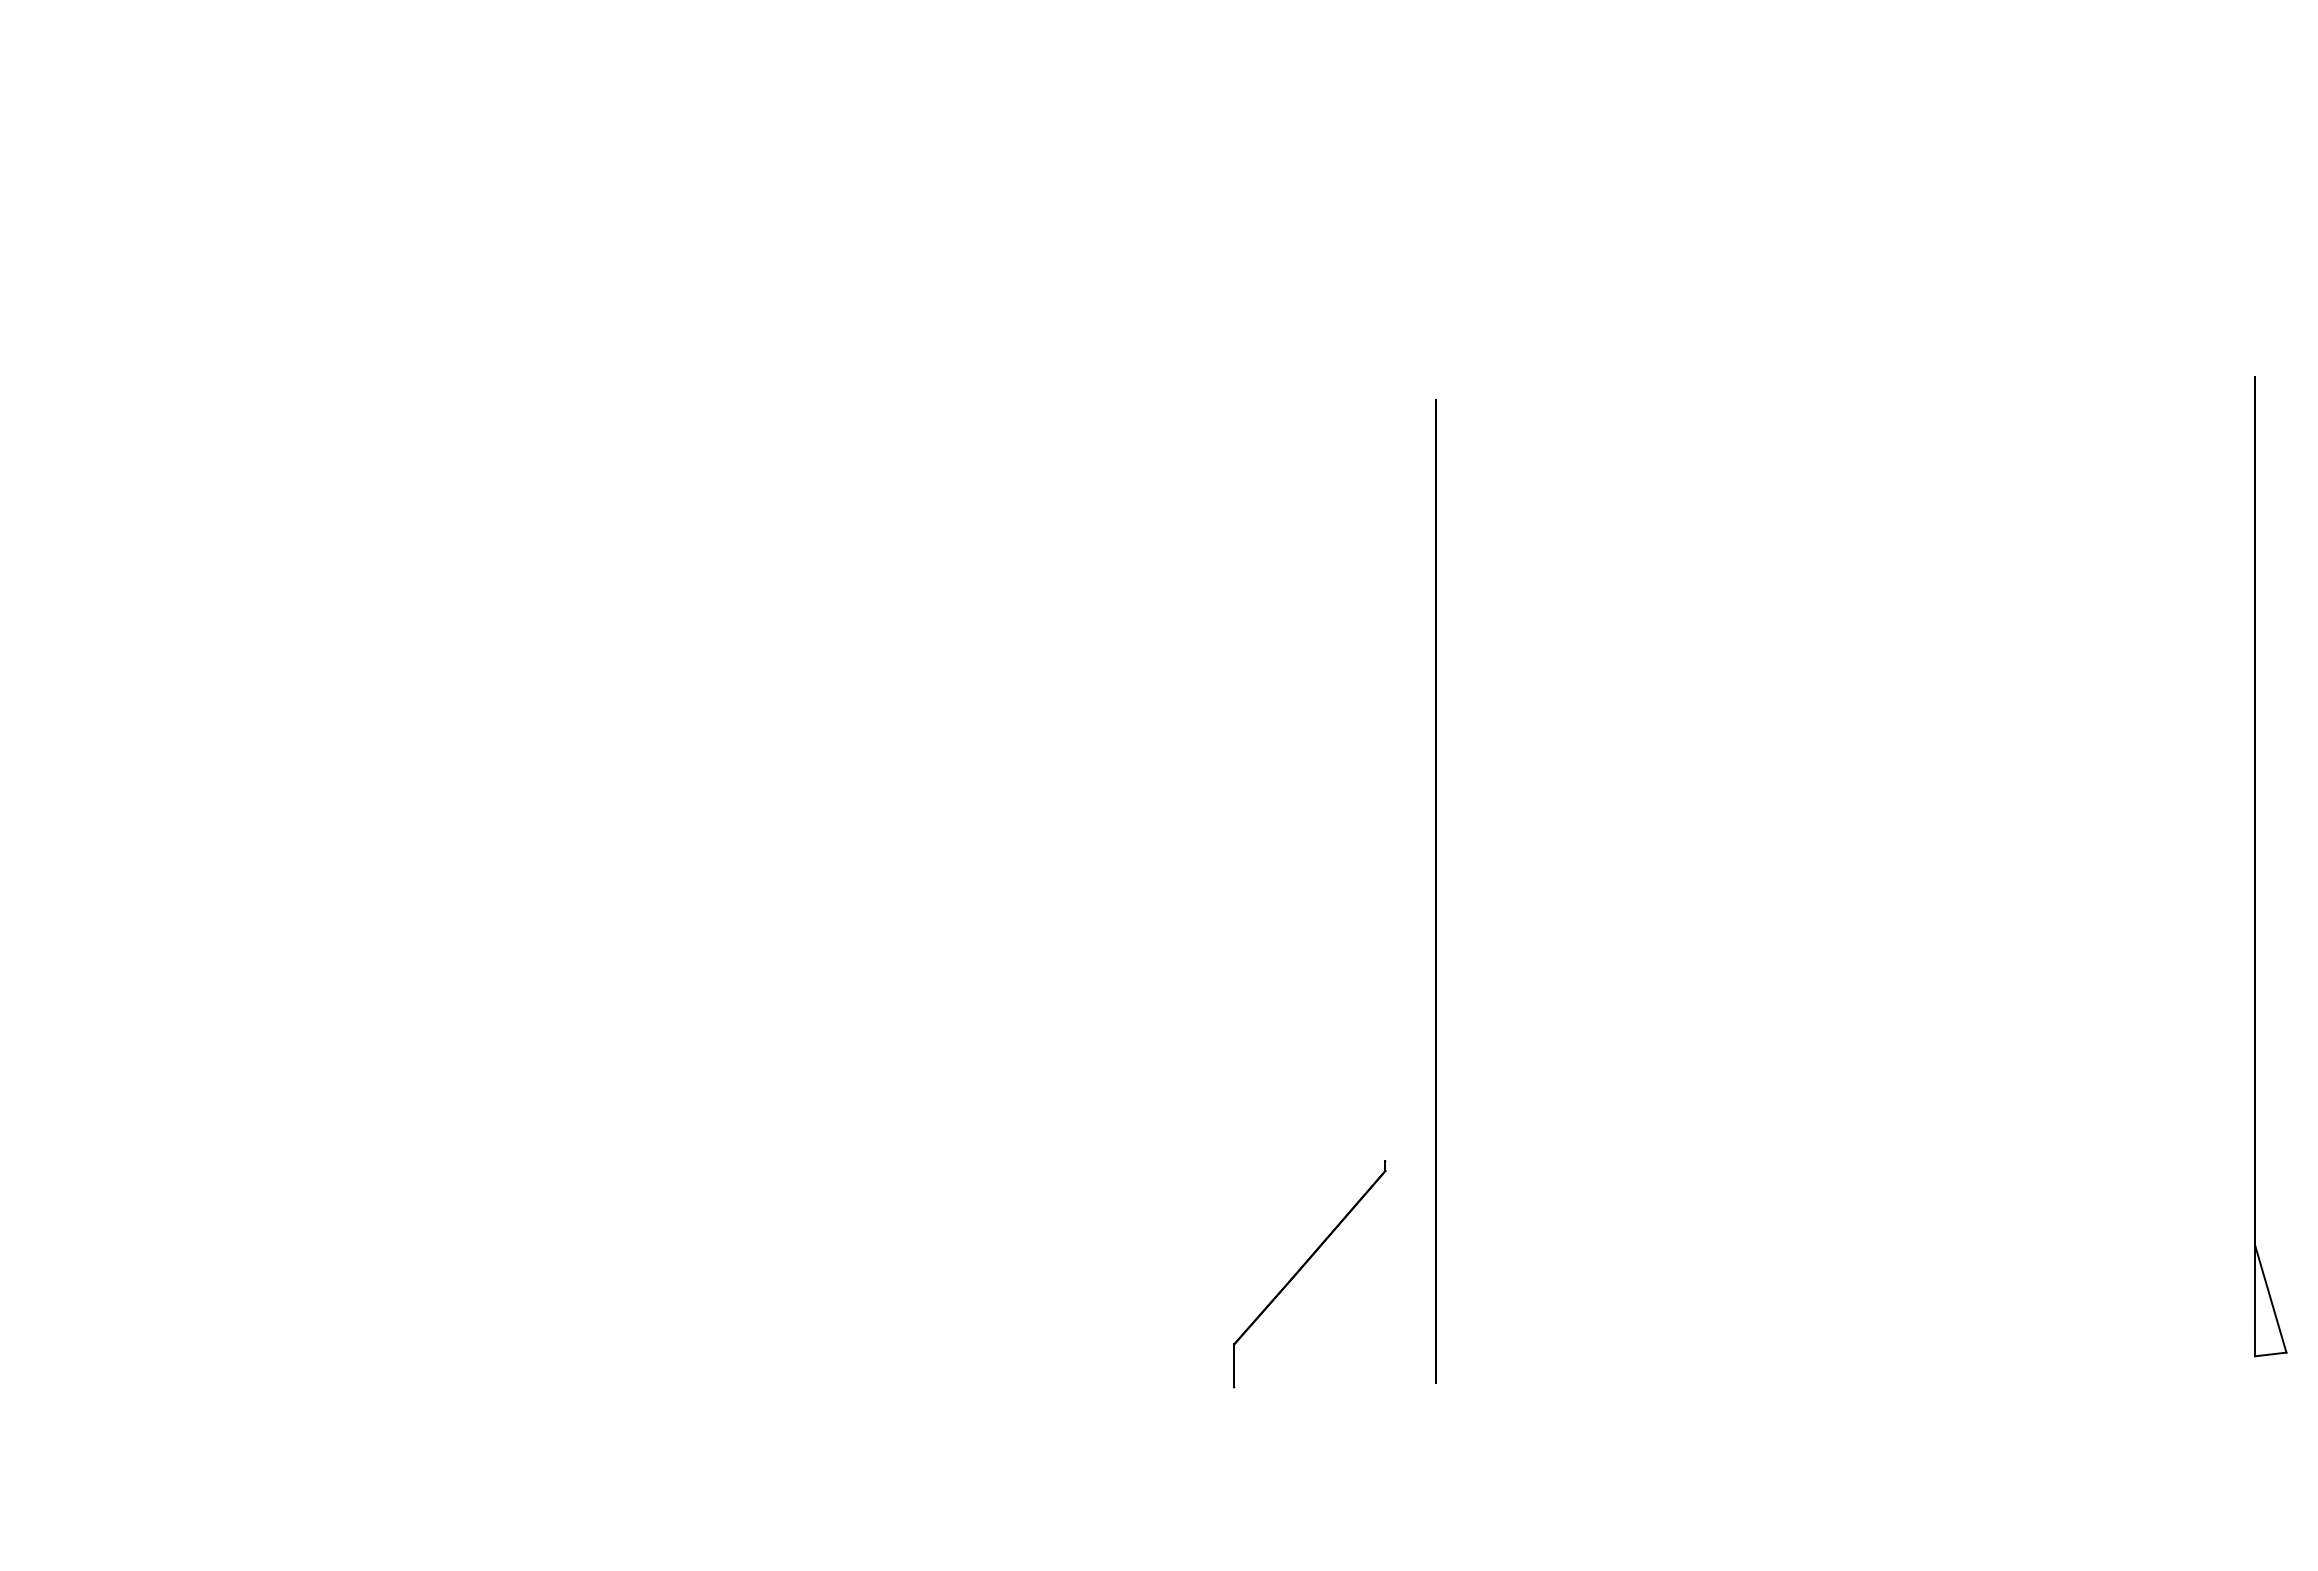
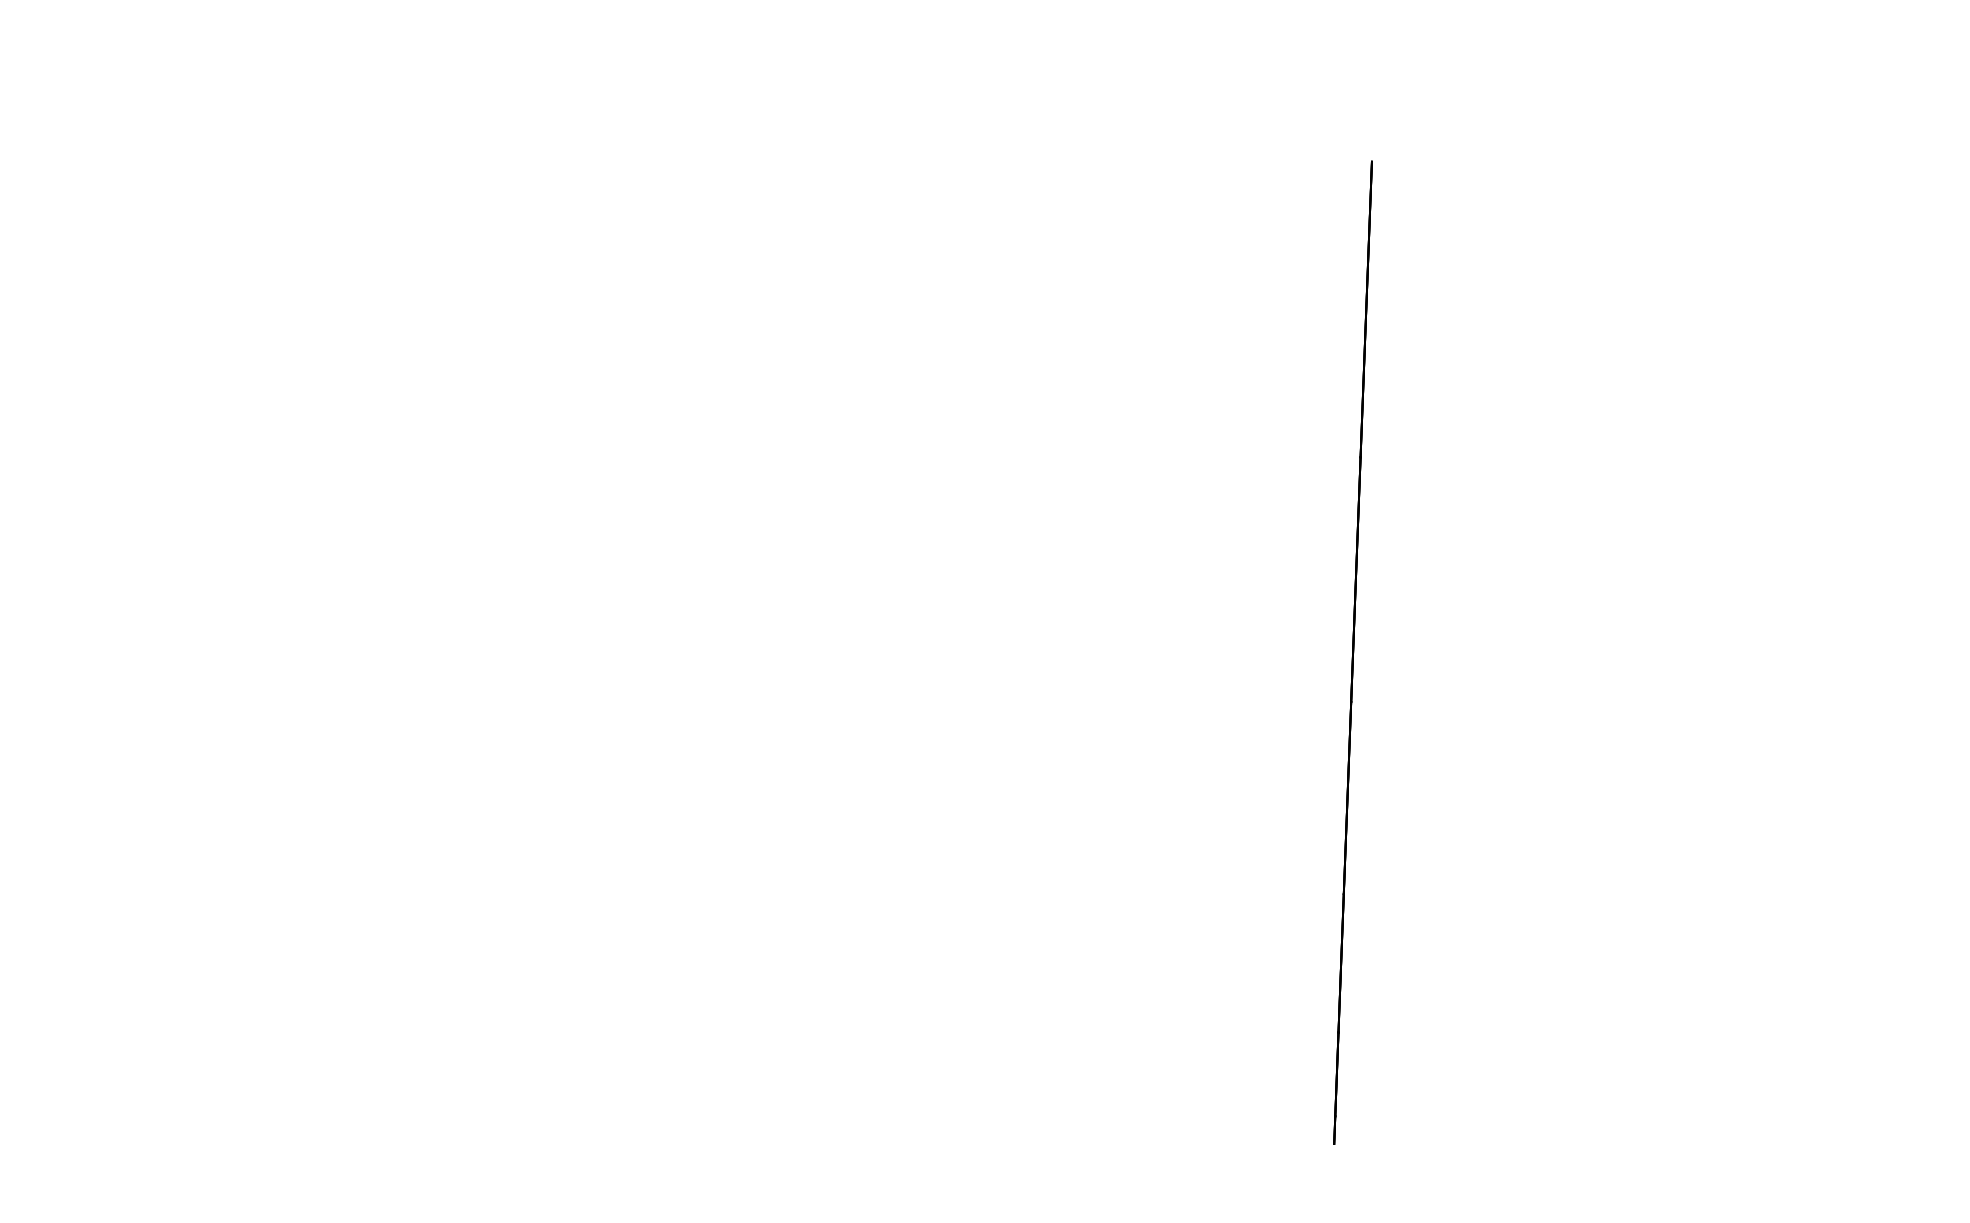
part: (1303, 1267) -> (1206, 1023), removed

